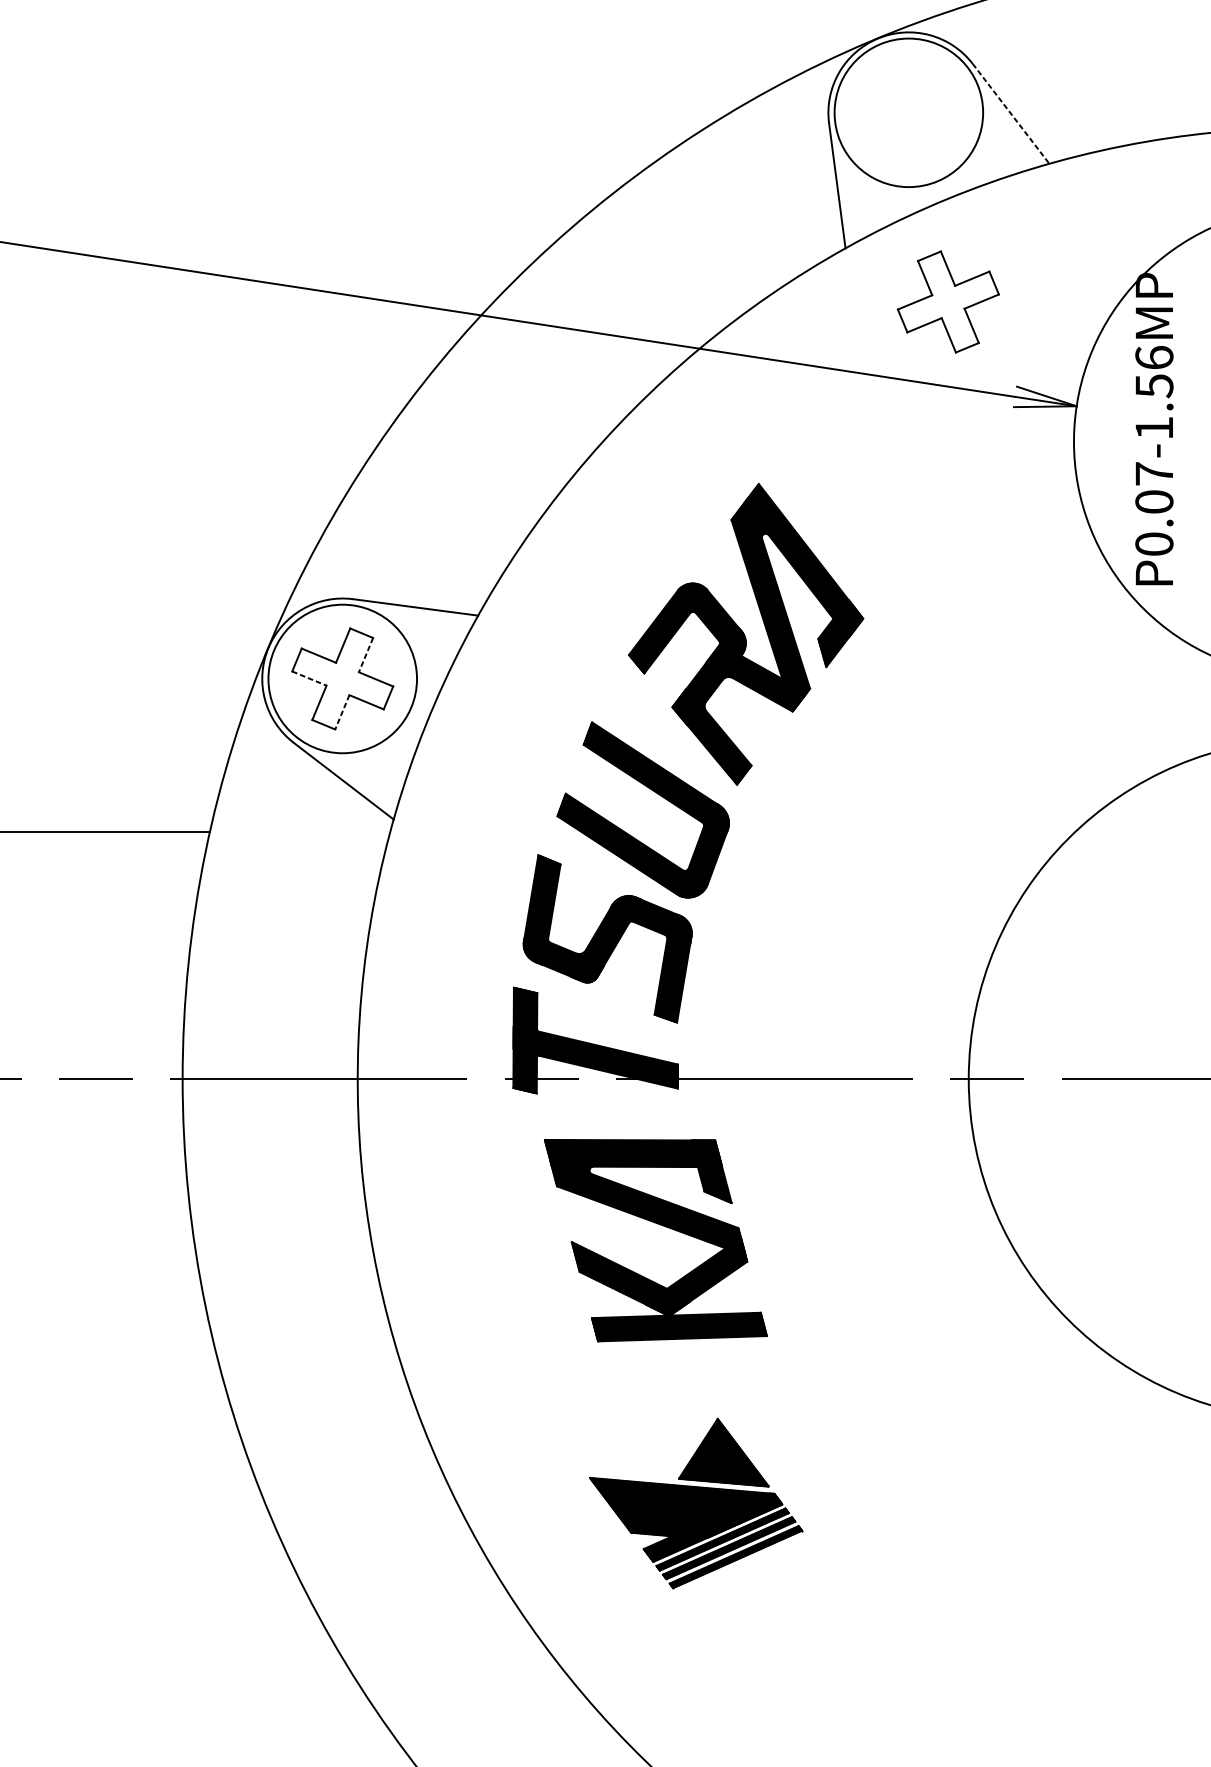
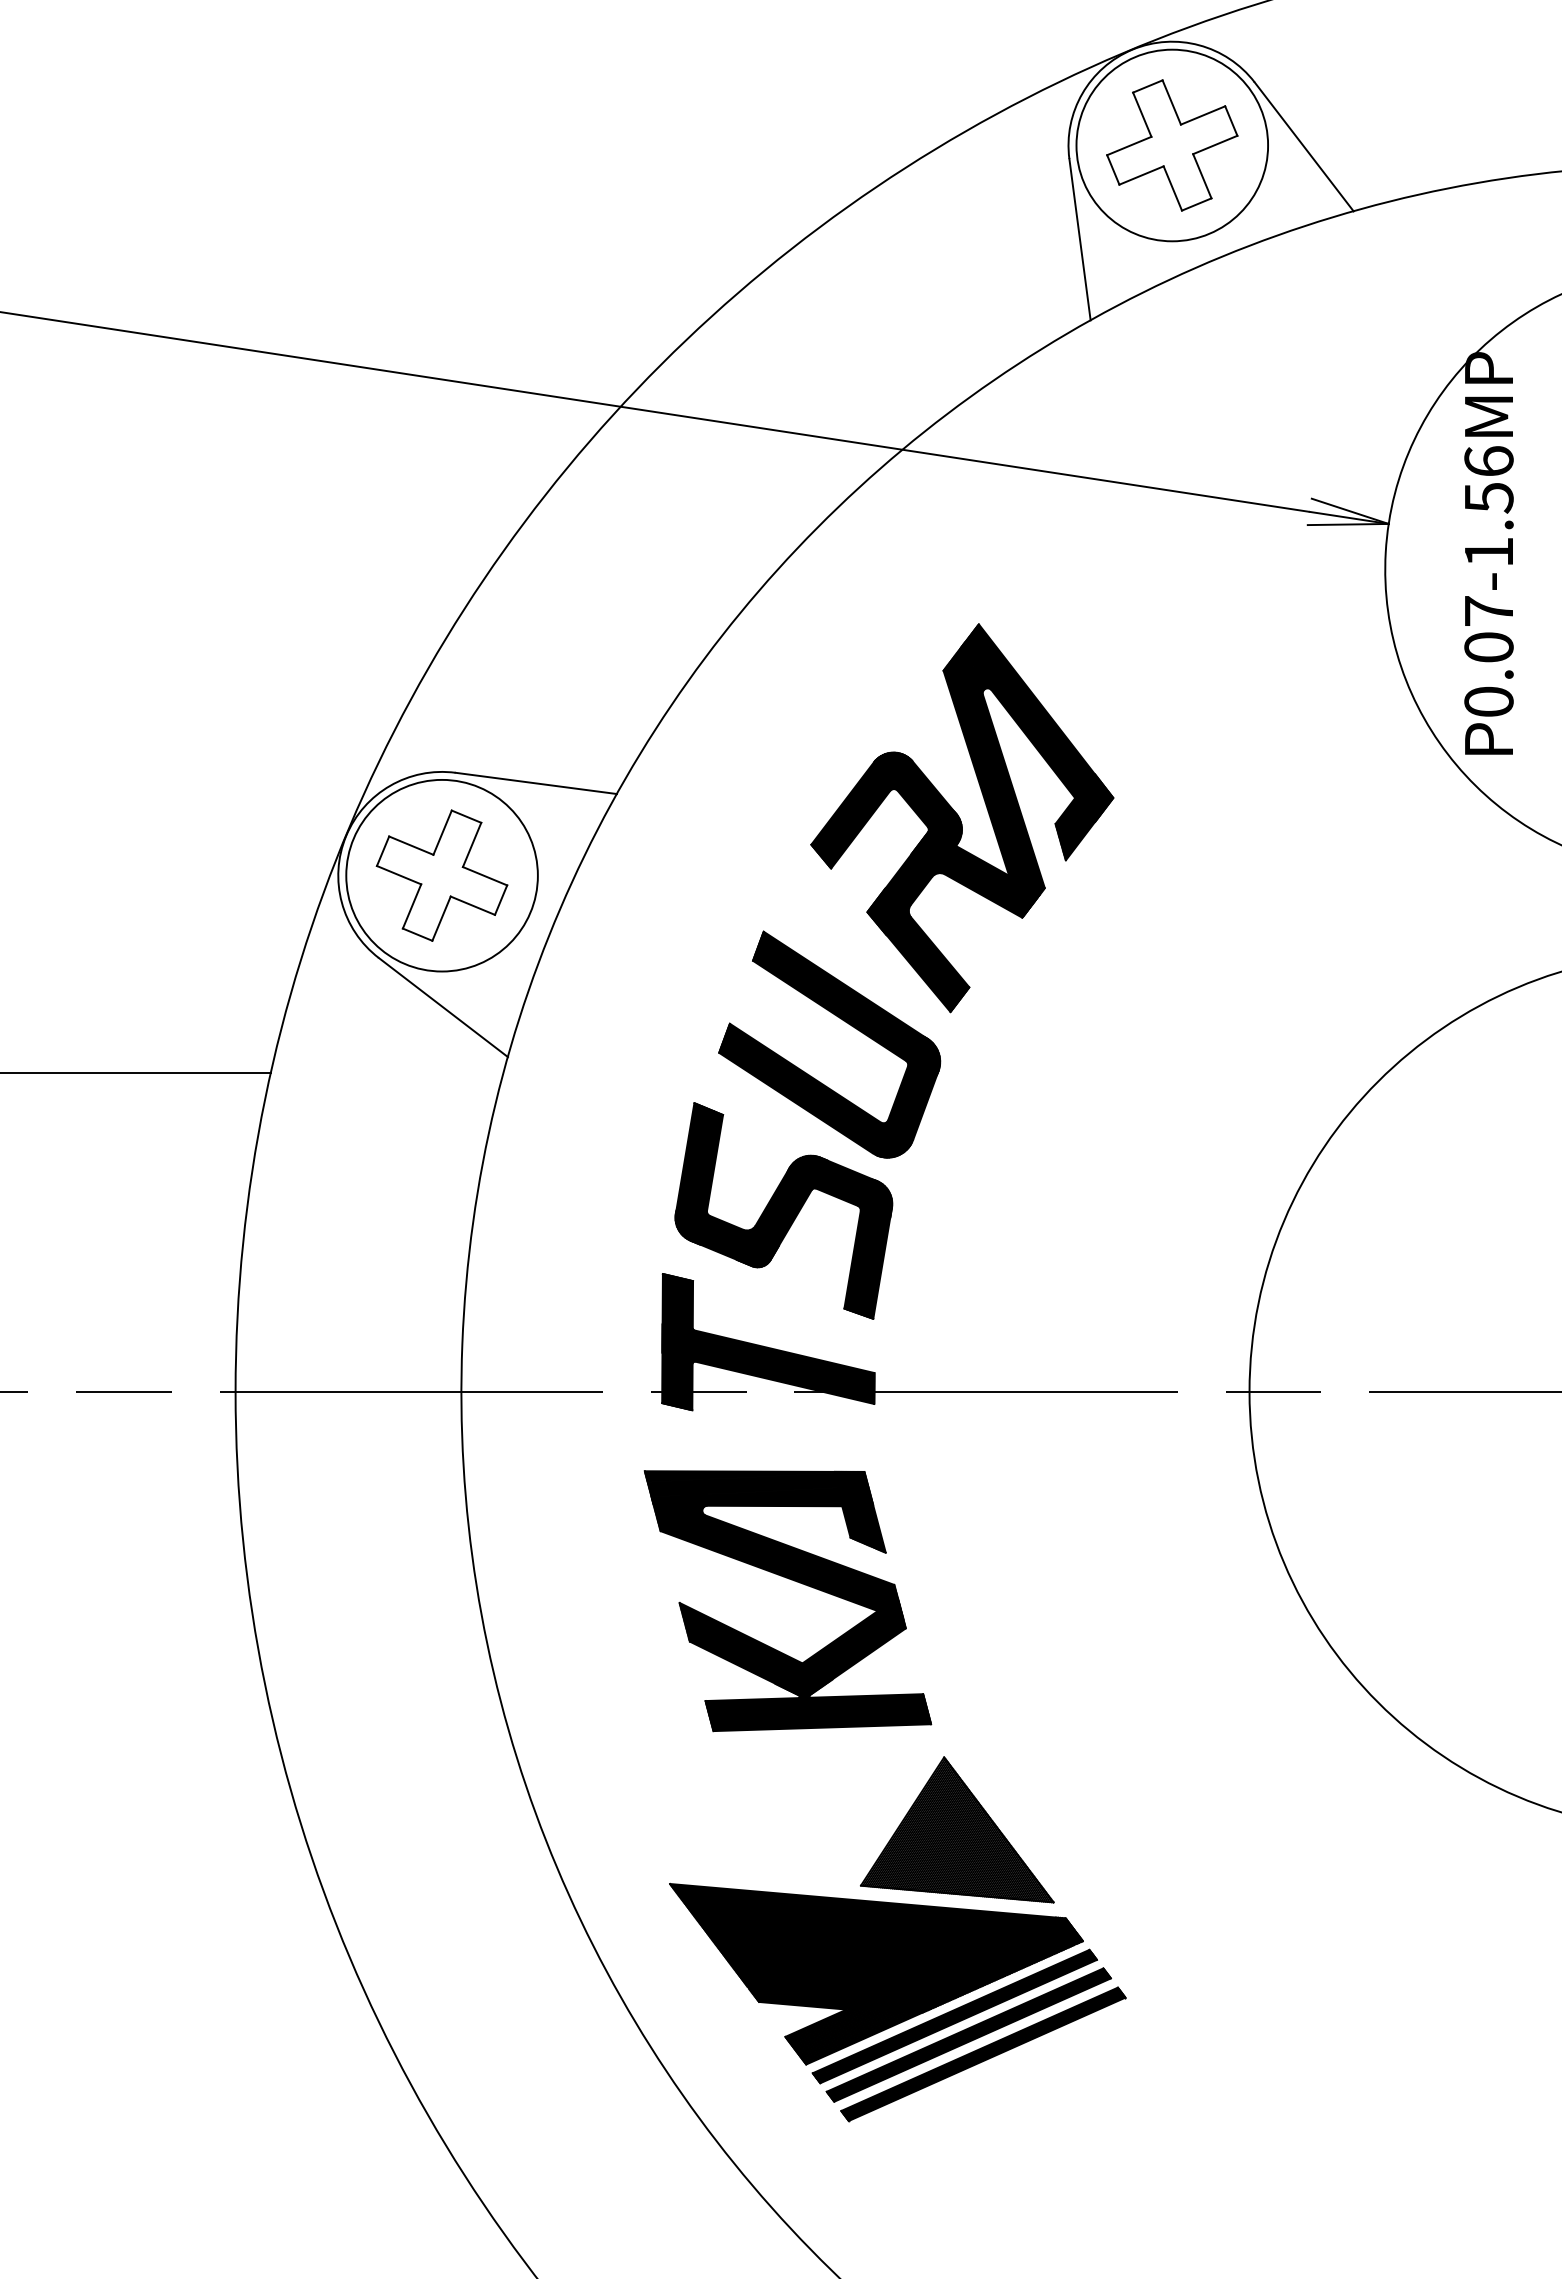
line: (1011, 114) -> (1304, 147), dashed -> solid
part: (948, 302) -> (1172, 145), moved
line: (366, 654) -> (472, 844), dashed -> solid
line: (309, 678) -> (399, 875), dashed -> solid
line: (342, 712) -> (441, 918), dashed -> solid
part: (662, 1226) -> (796, 1582), moved
part: (695, 1503) -> (897, 1939), size x1.67

